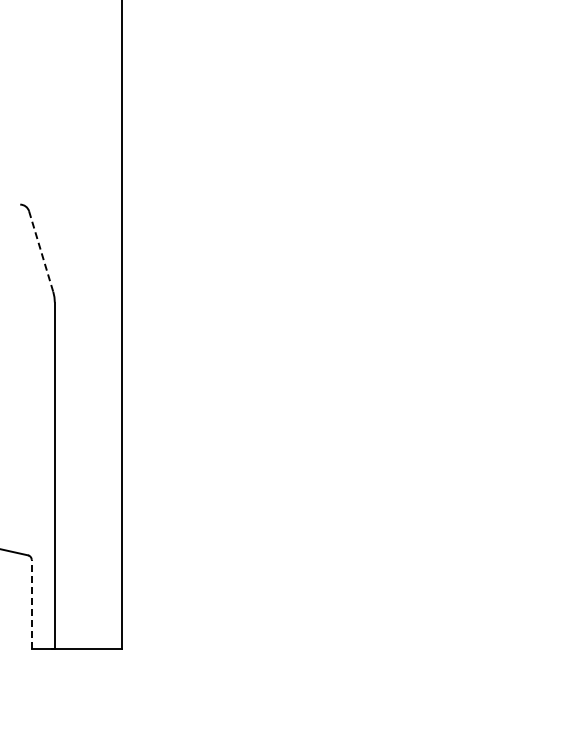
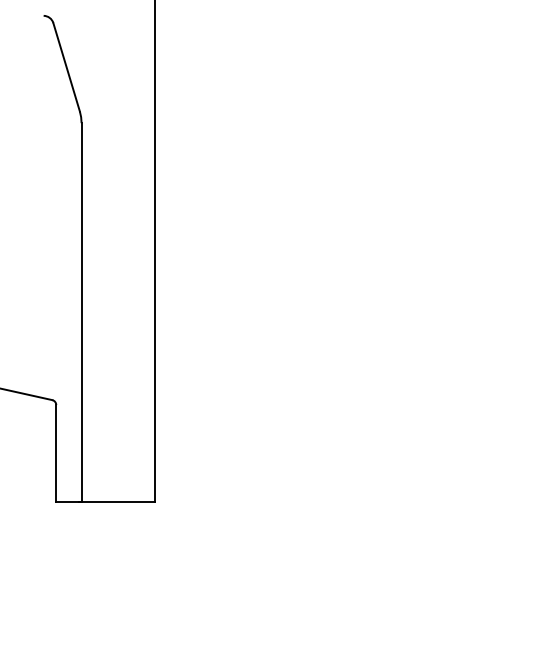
line: (41, 252) -> (66, 68), dashed -> solid
line: (31, 603) -> (56, 452), dashed -> solid

